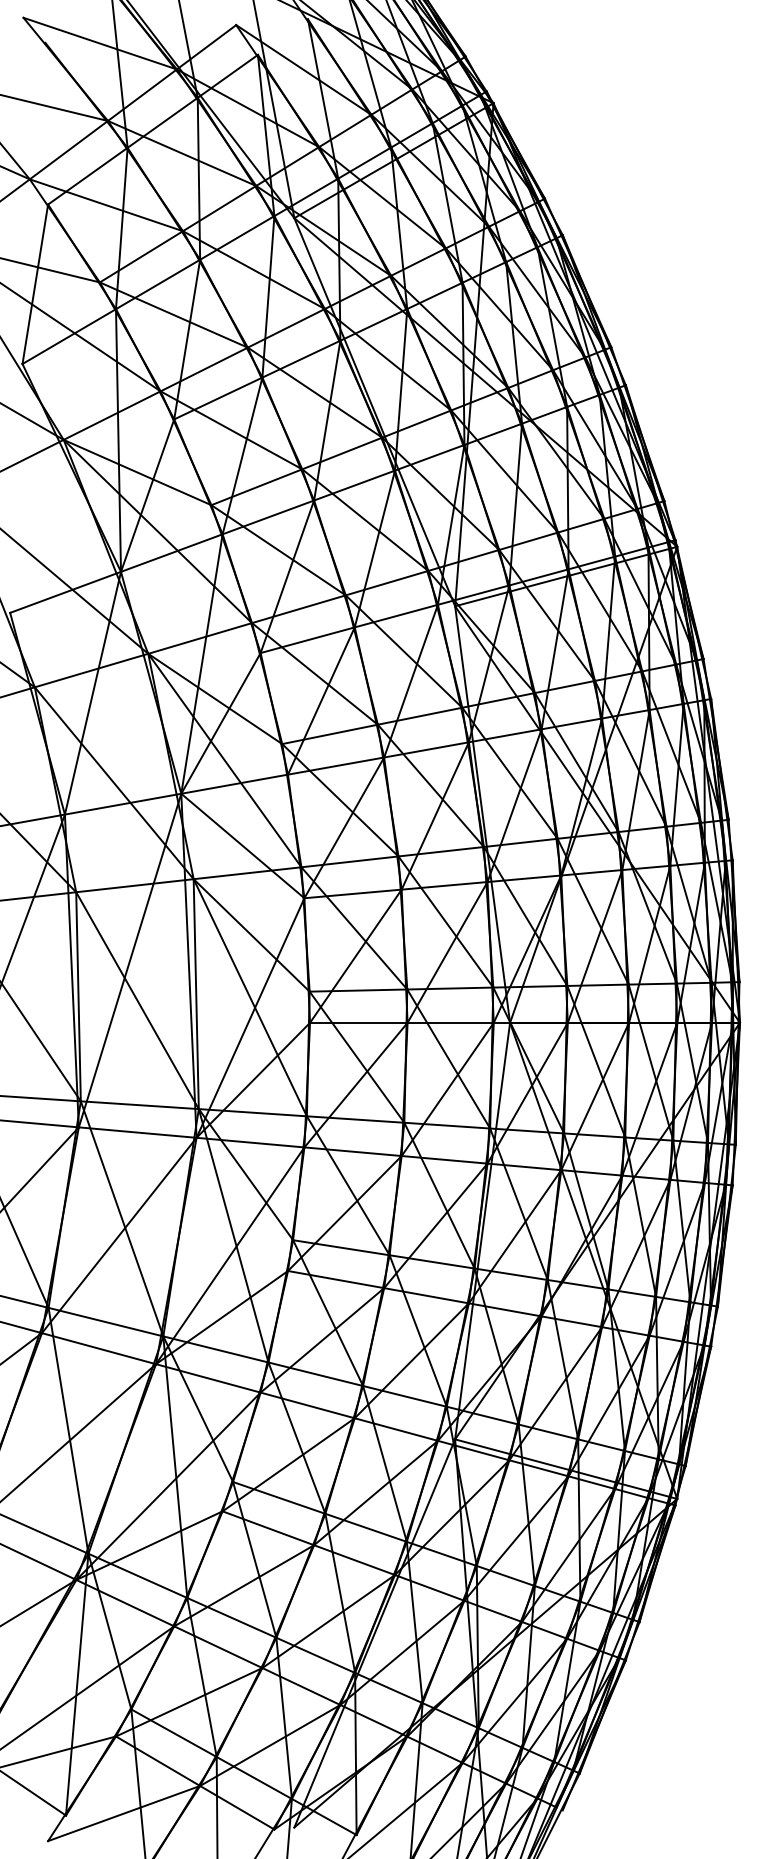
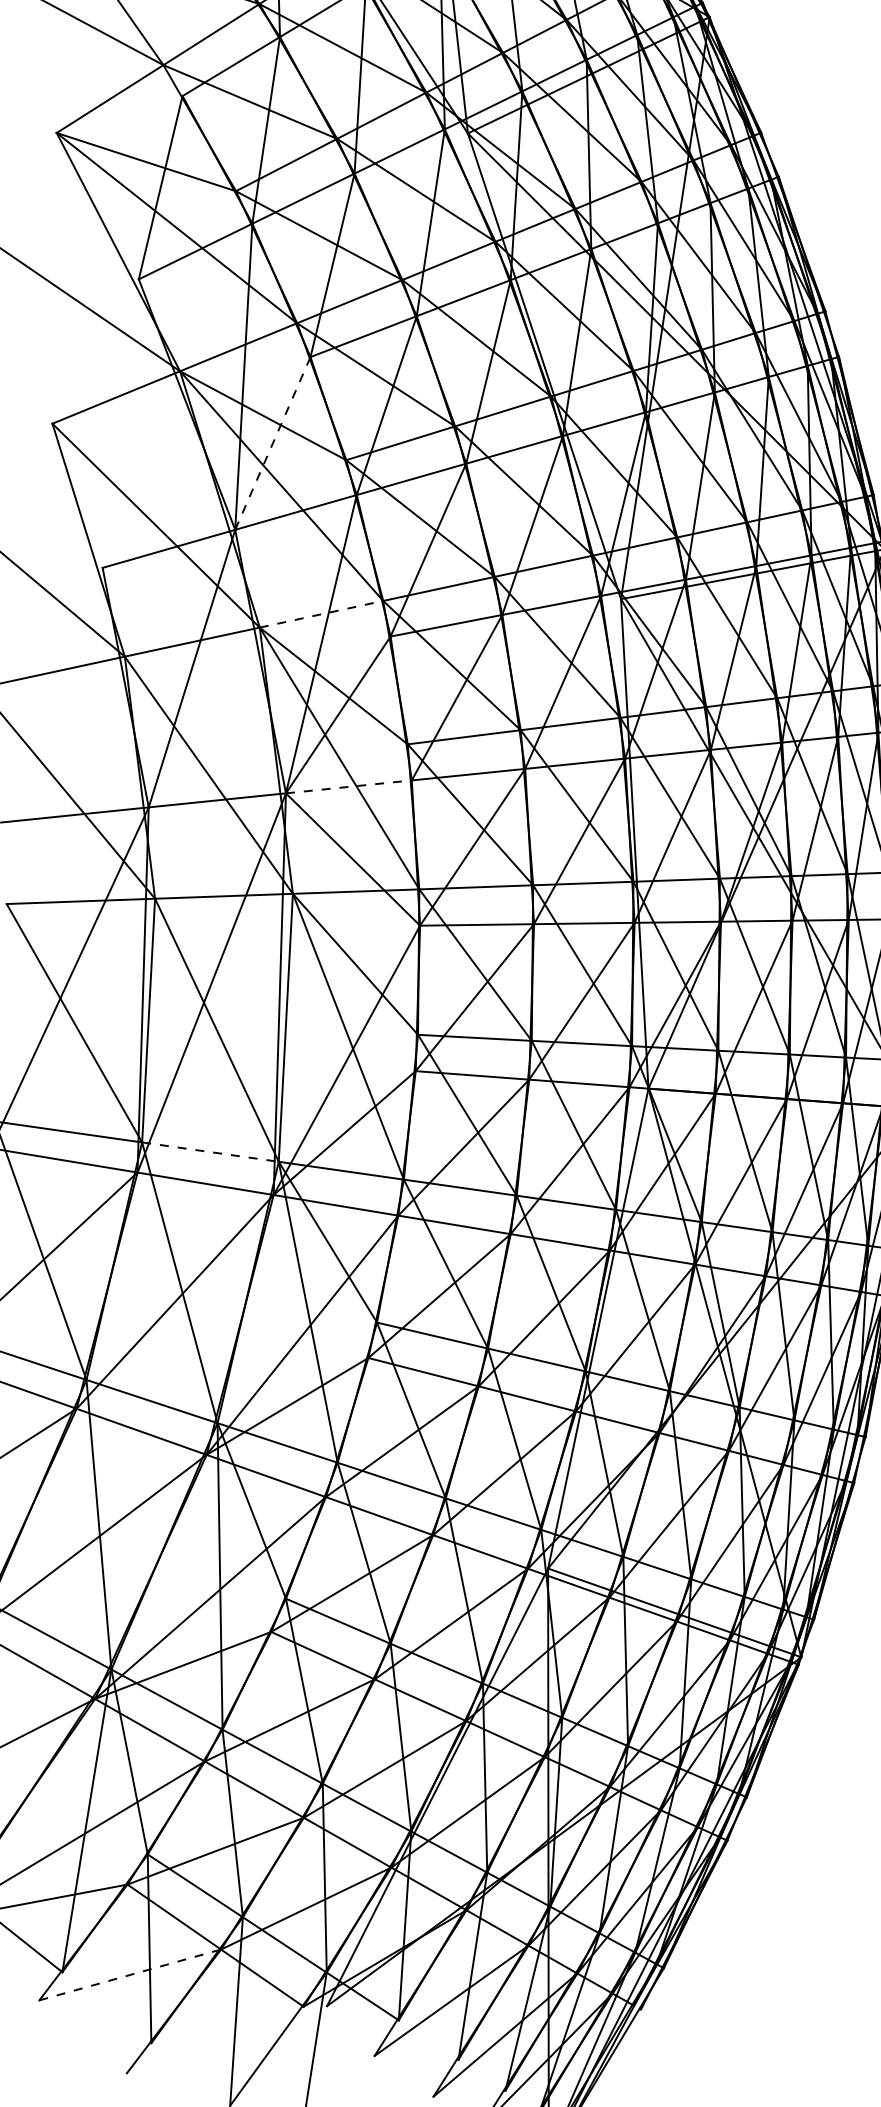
line: (147, 495) -> (272, 443), solid -> dashed
line: (200, 638) -> (321, 614), solid -> dashed
line: (235, 784) -> (349, 787), solid -> dashed
line: (140, 1105) -> (211, 1152), solid -> dashed
line: (124, 1813) -> (130, 1974), solid -> dashed

